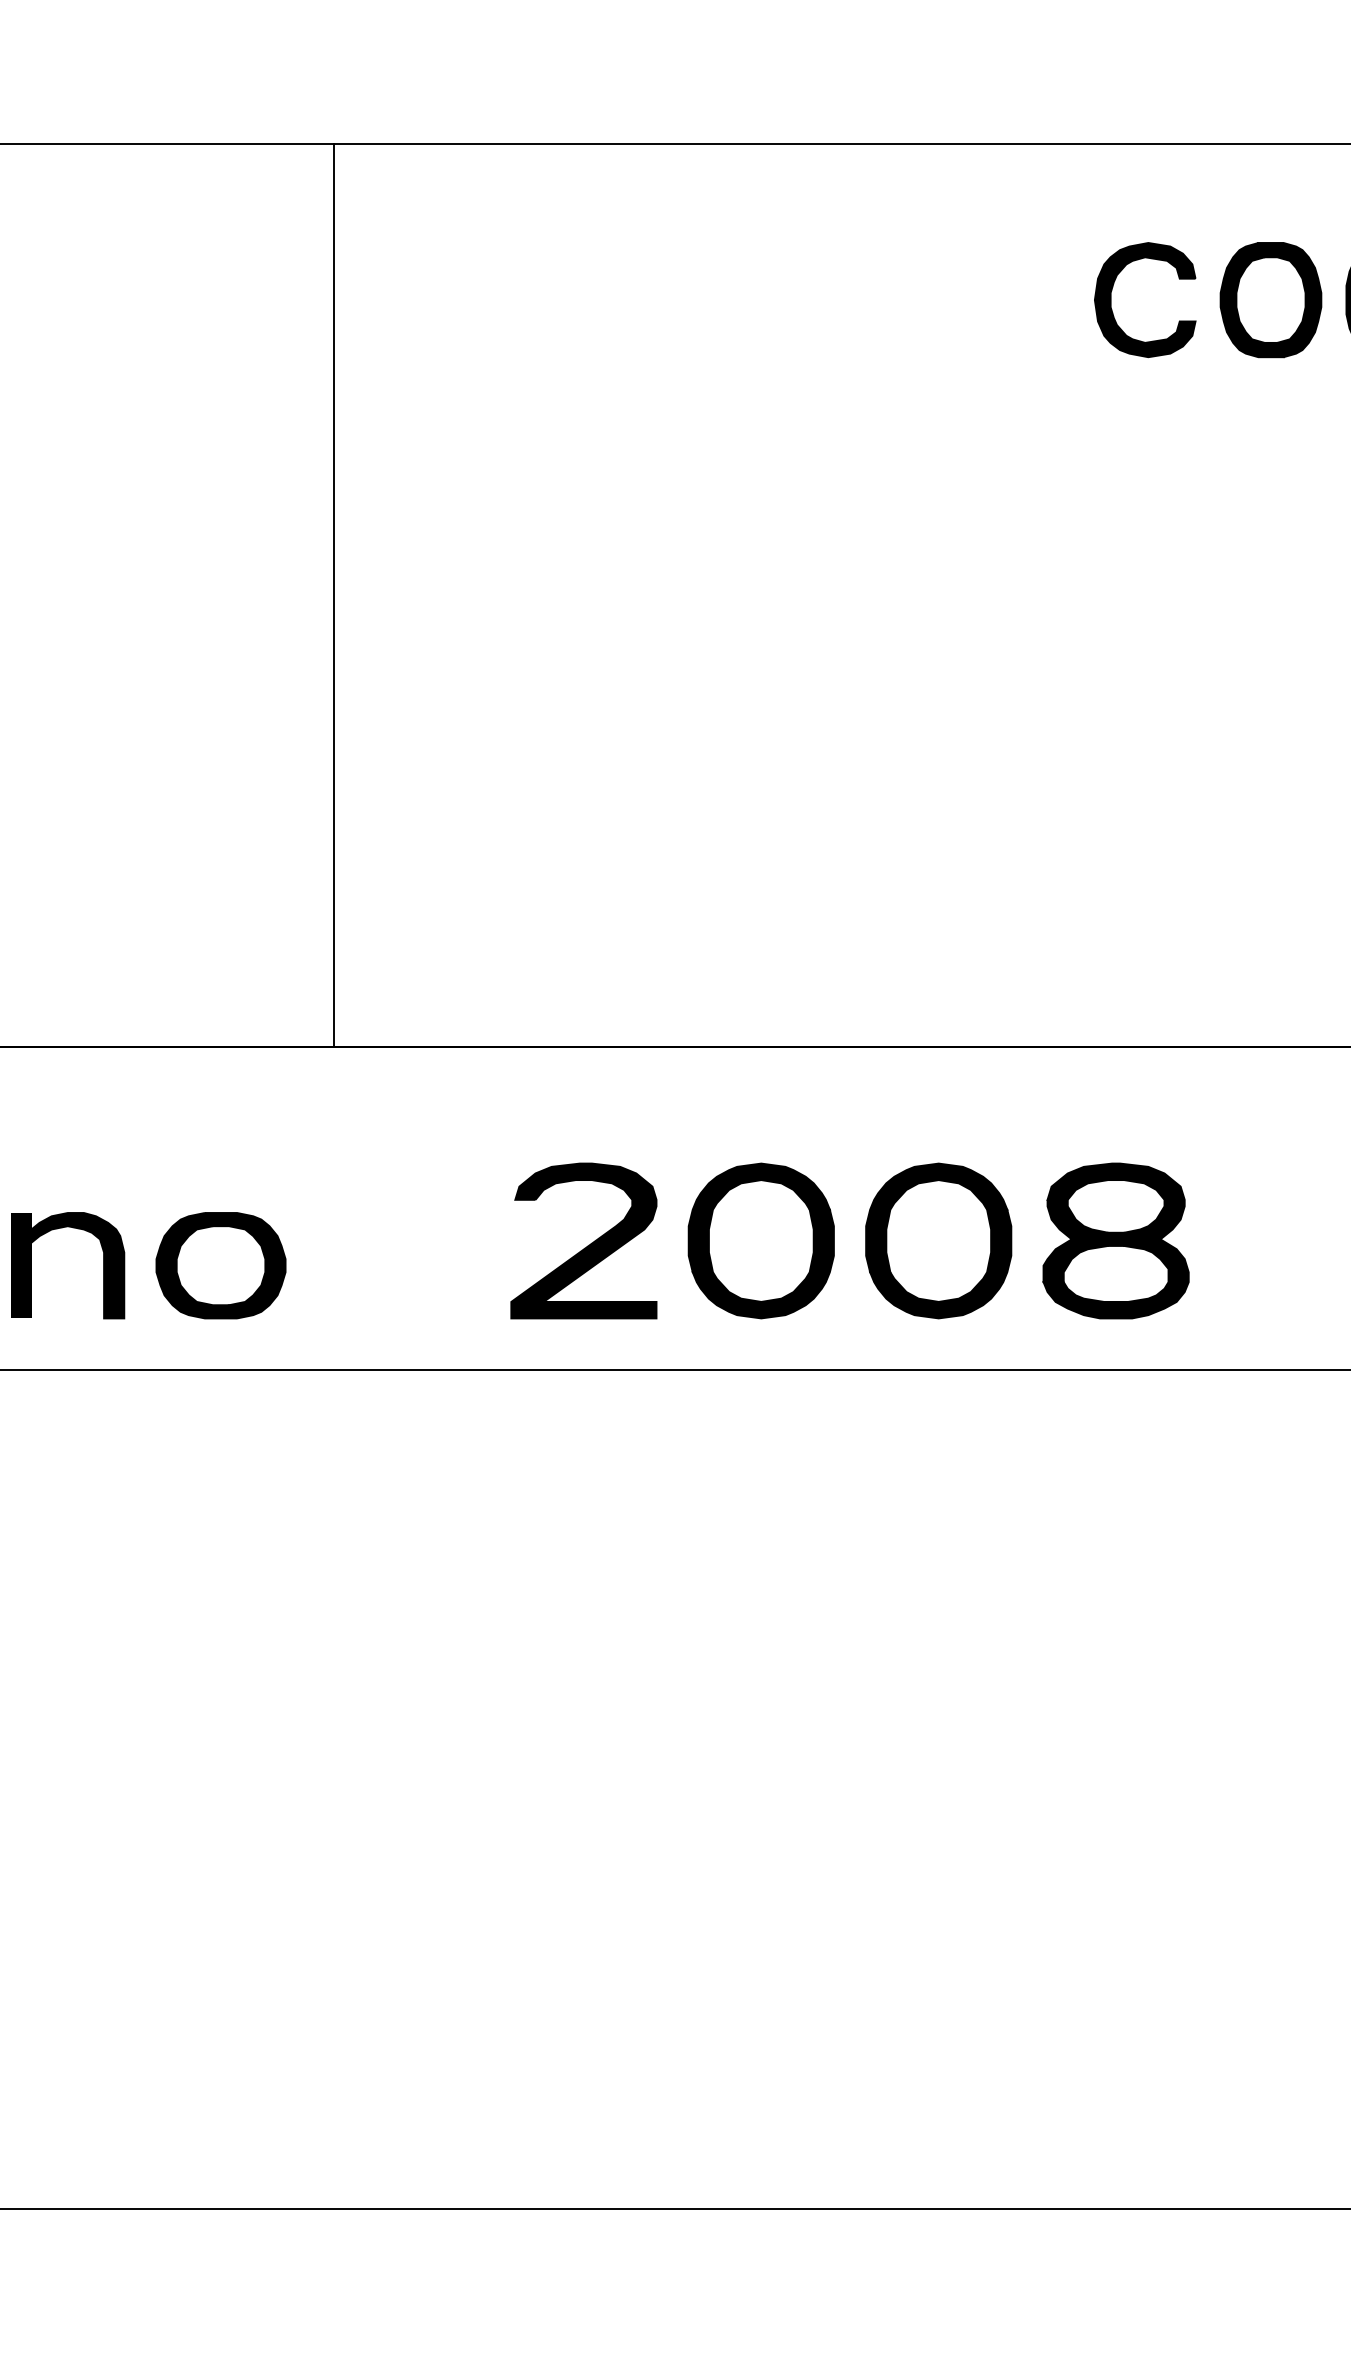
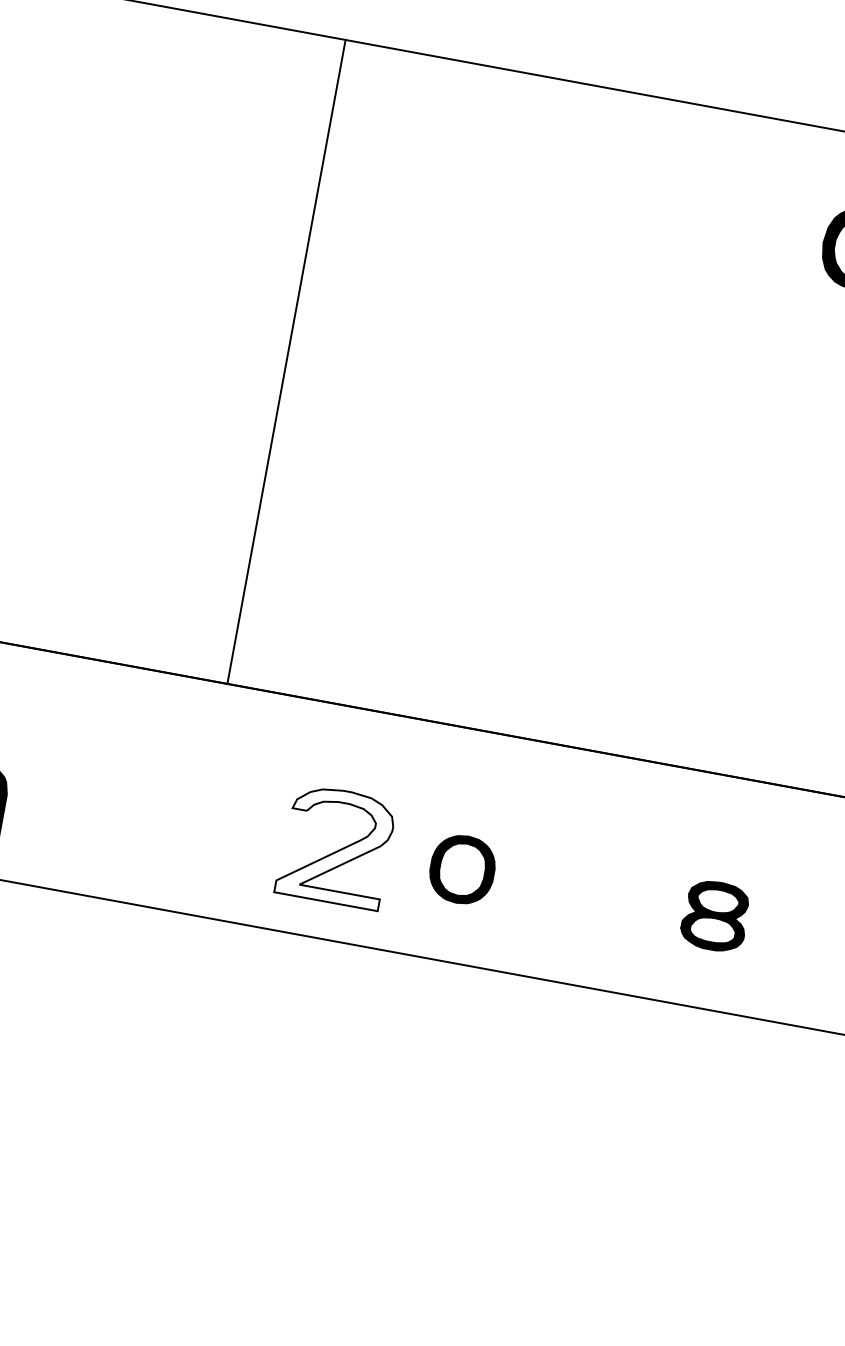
line: (333, 595) -> (286, 361), moved
fill: (583, 1240) -> (335, 846), removed
part: (760, 1240) -> (462, 869), size x0.6
part: (938, 1240) -> (588, 892), removed
part: (1115, 1240) -> (715, 915), size x0.6
part: (220, 1265) -> (73, 816), removed

